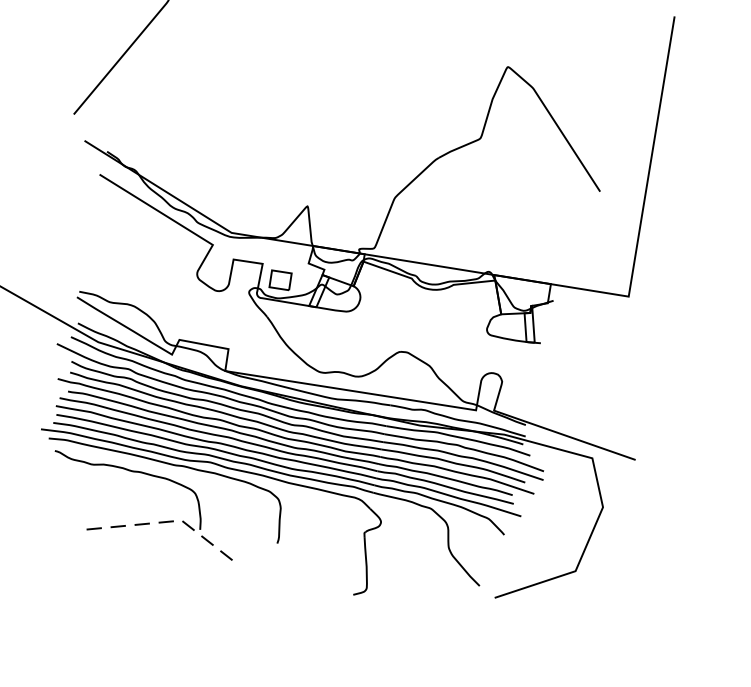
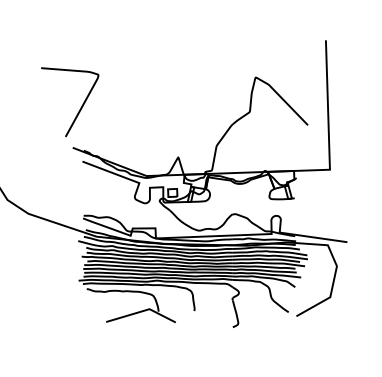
line: (165, 522) -> (142, 311), dashed -> solid

